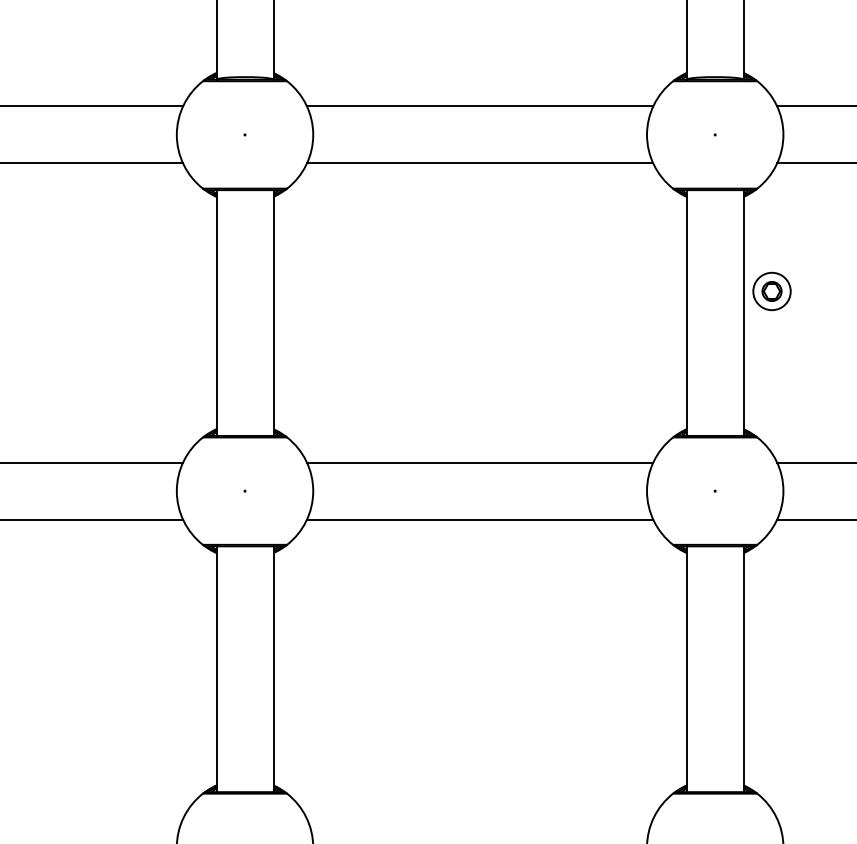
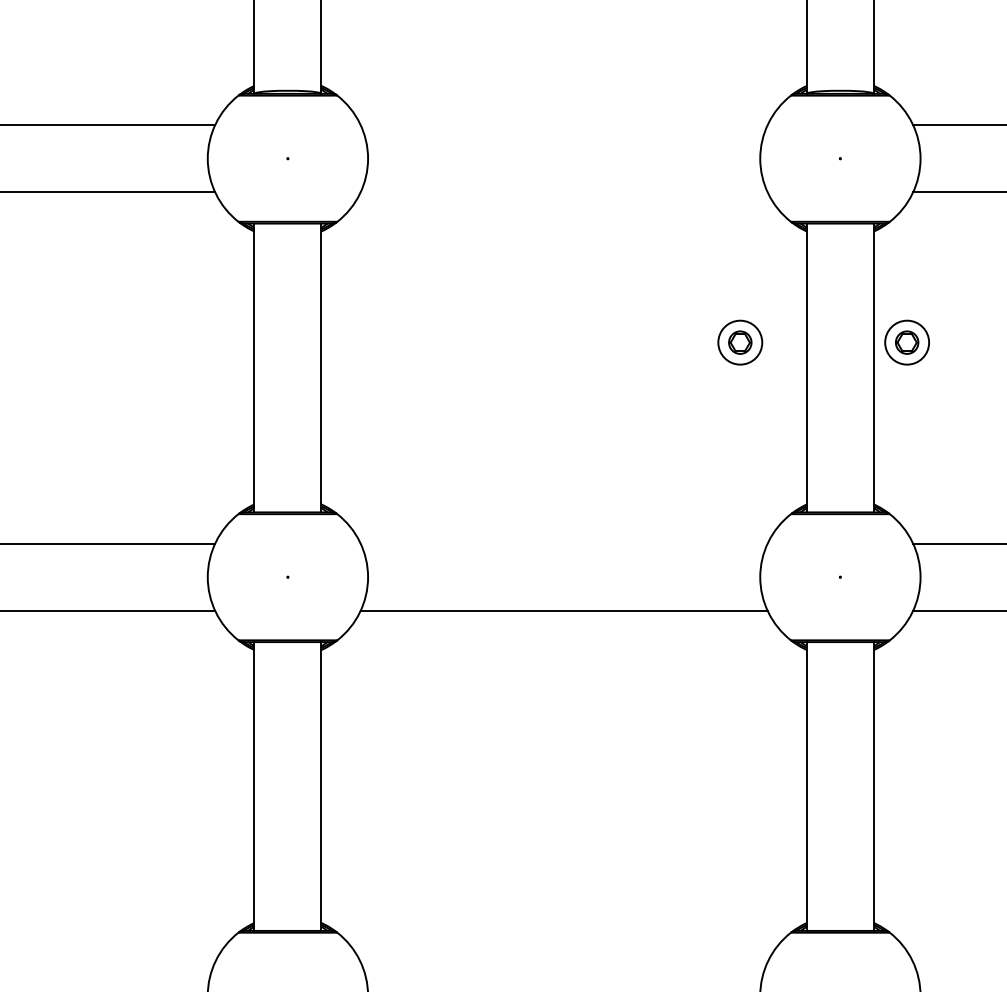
line: (479, 106) -> (563, 125), removed
line: (480, 163) -> (564, 192), removed
part: (629, 291) -> (739, 342), added
line: (479, 462) -> (563, 543), removed

